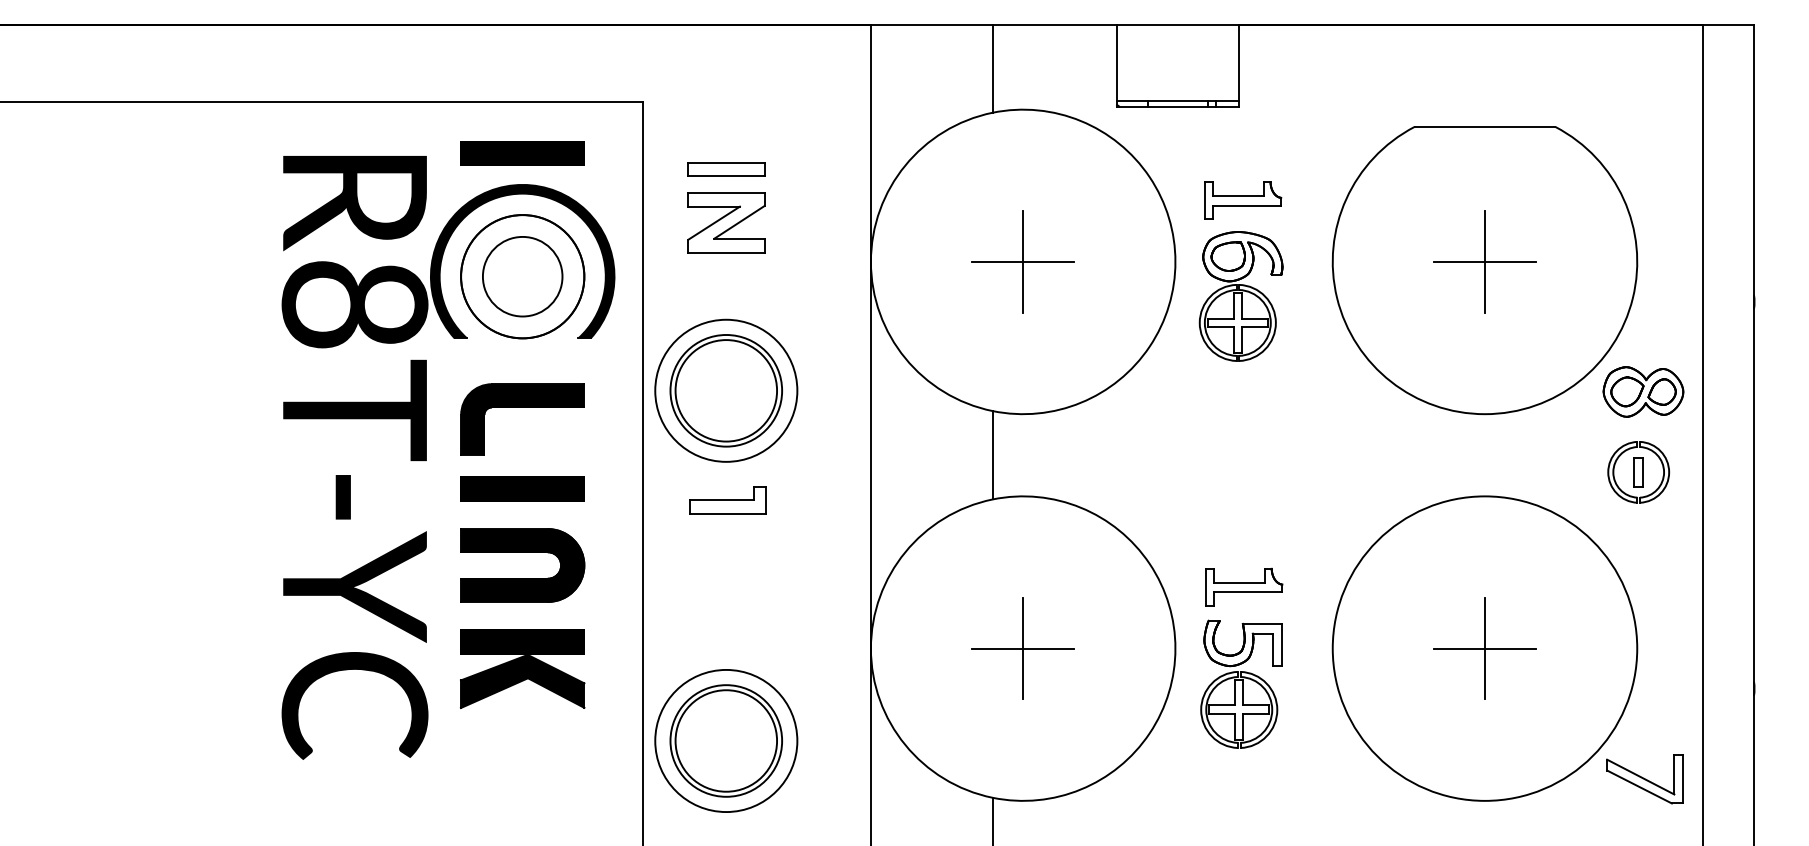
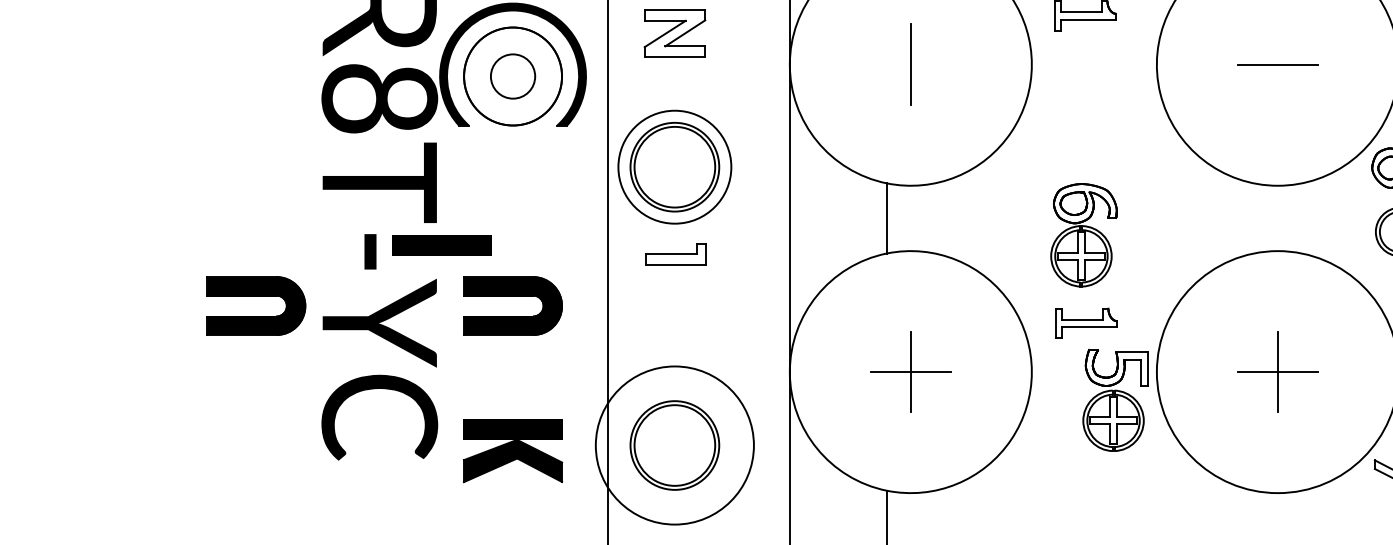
line: (1022, 261) -> (910, 64), removed
line: (1485, 261) -> (1278, 64), removed
circle: (522, 276) -> (512, 76), size x0.7
part: (1240, 296) -> (1083, 235), moved
part: (522, 407) -> (512, 180), removed
part: (522, 488) -> (442, 244), moved
part: (199, 552) -> (256, 295), added
part: (522, 668) -> (512, 450), moved
part: (1241, 683) -> (1115, 399), moved
circle: (726, 740) -> (675, 445), size x1.4

